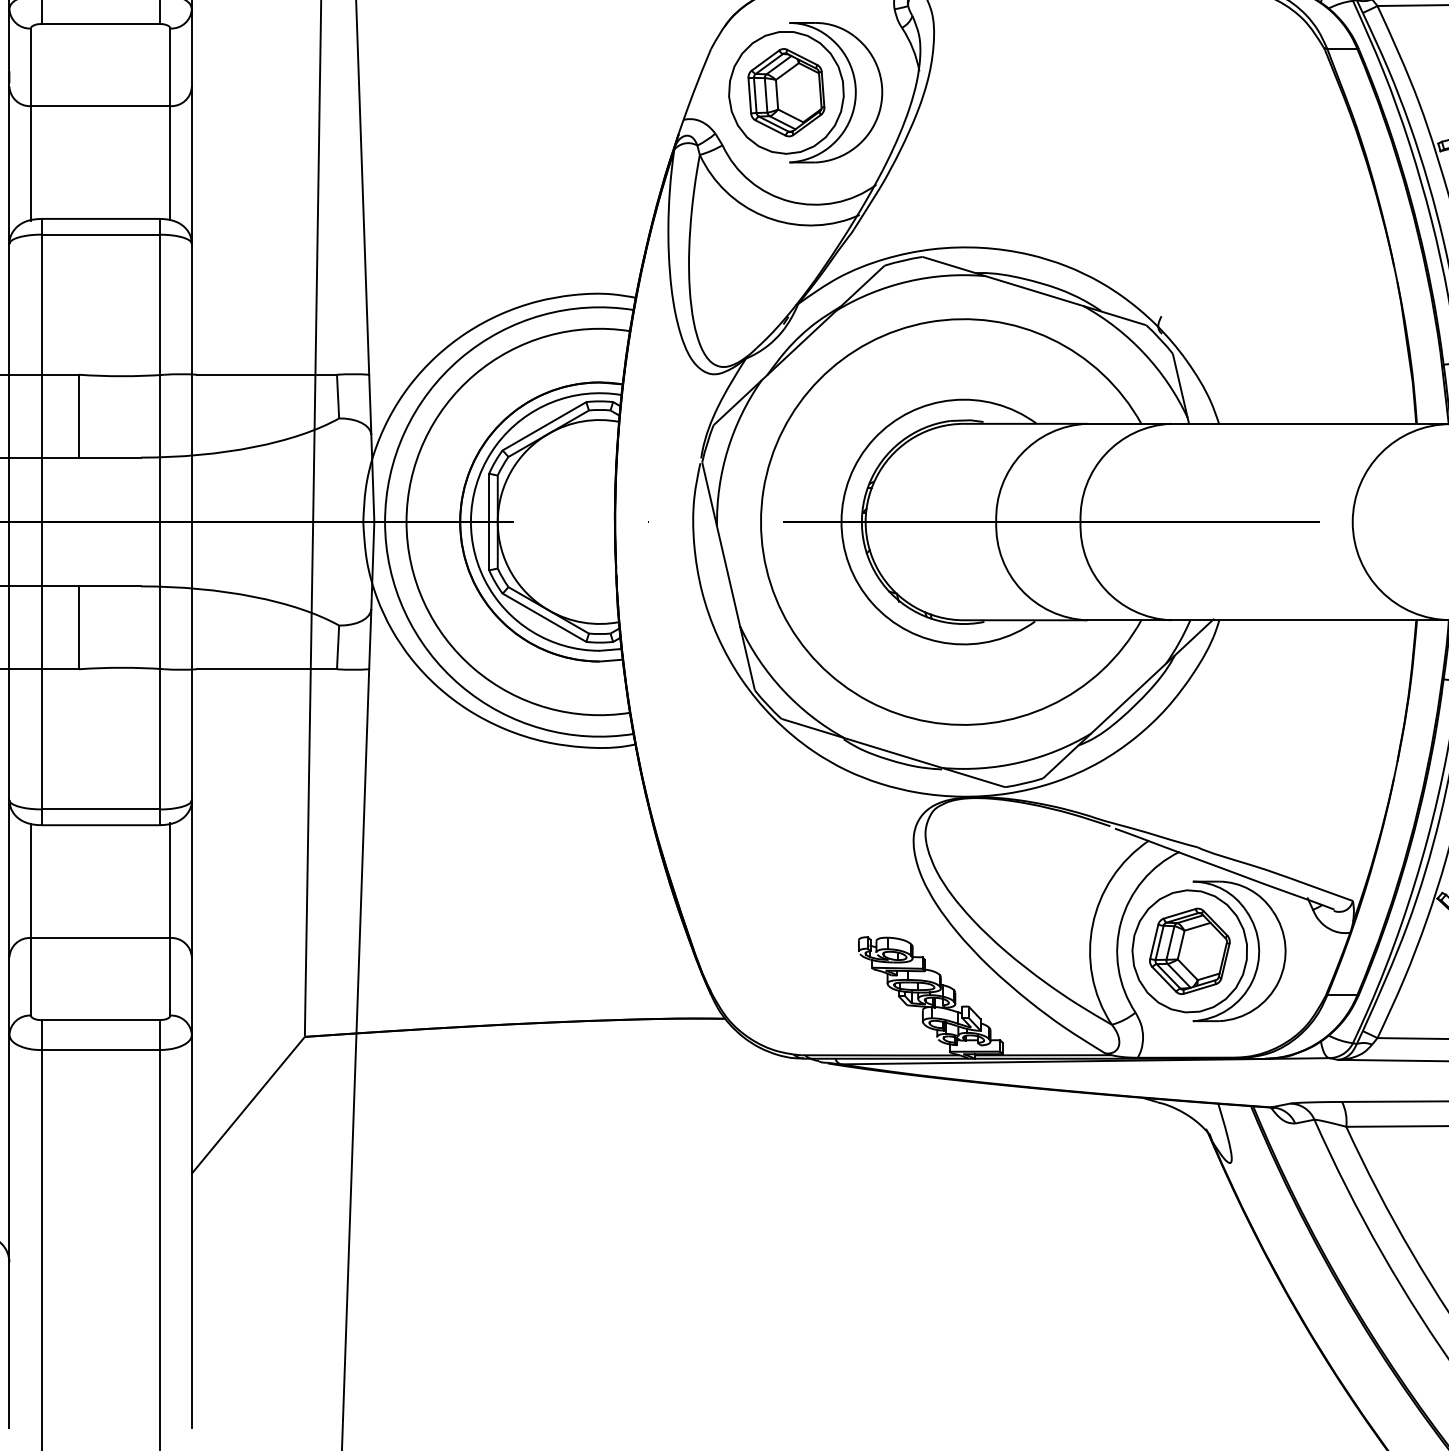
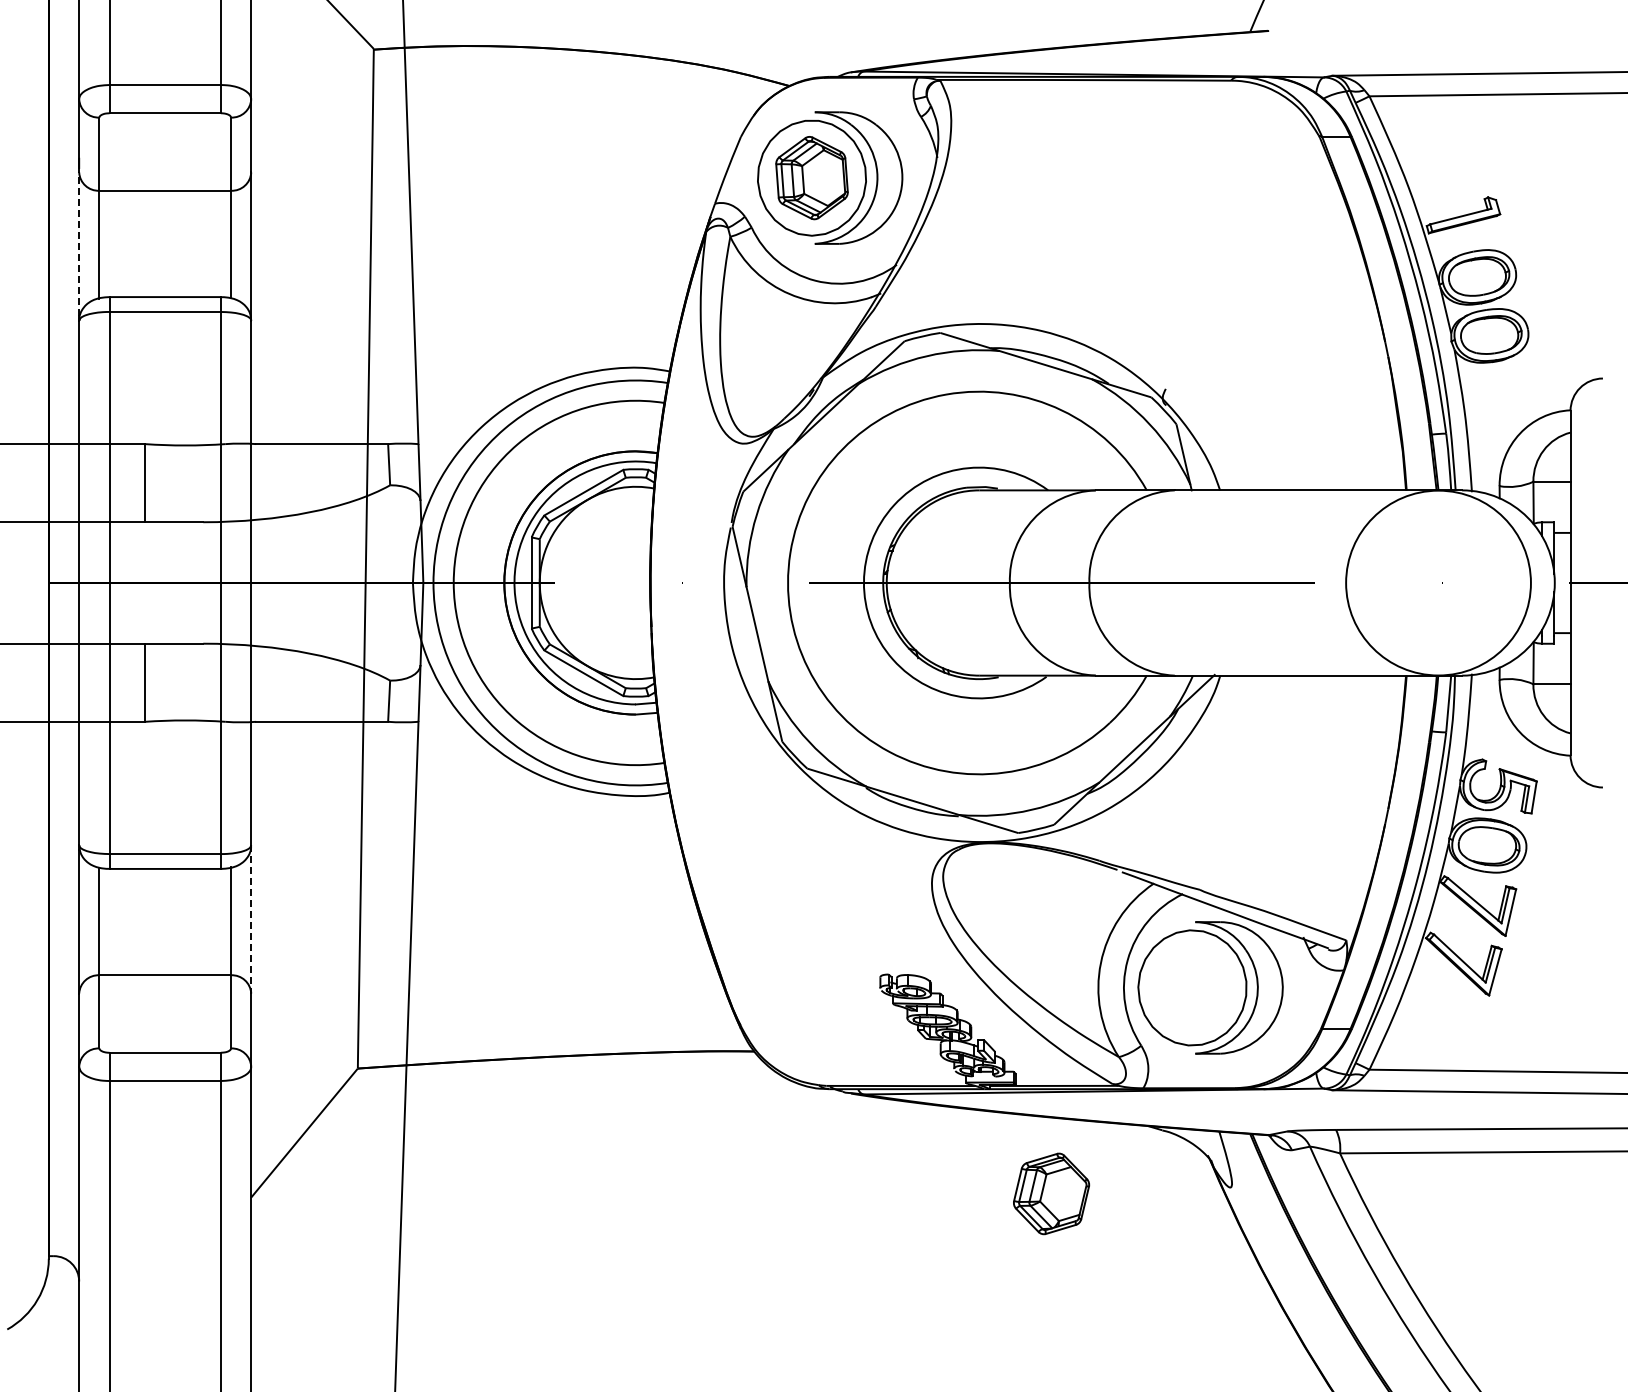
line: (9, 163) -> (79, 244), solid -> dashed
line: (192, 878) -> (251, 919), solid -> dashed
part: (1189, 950) -> (1051, 1193), moved

